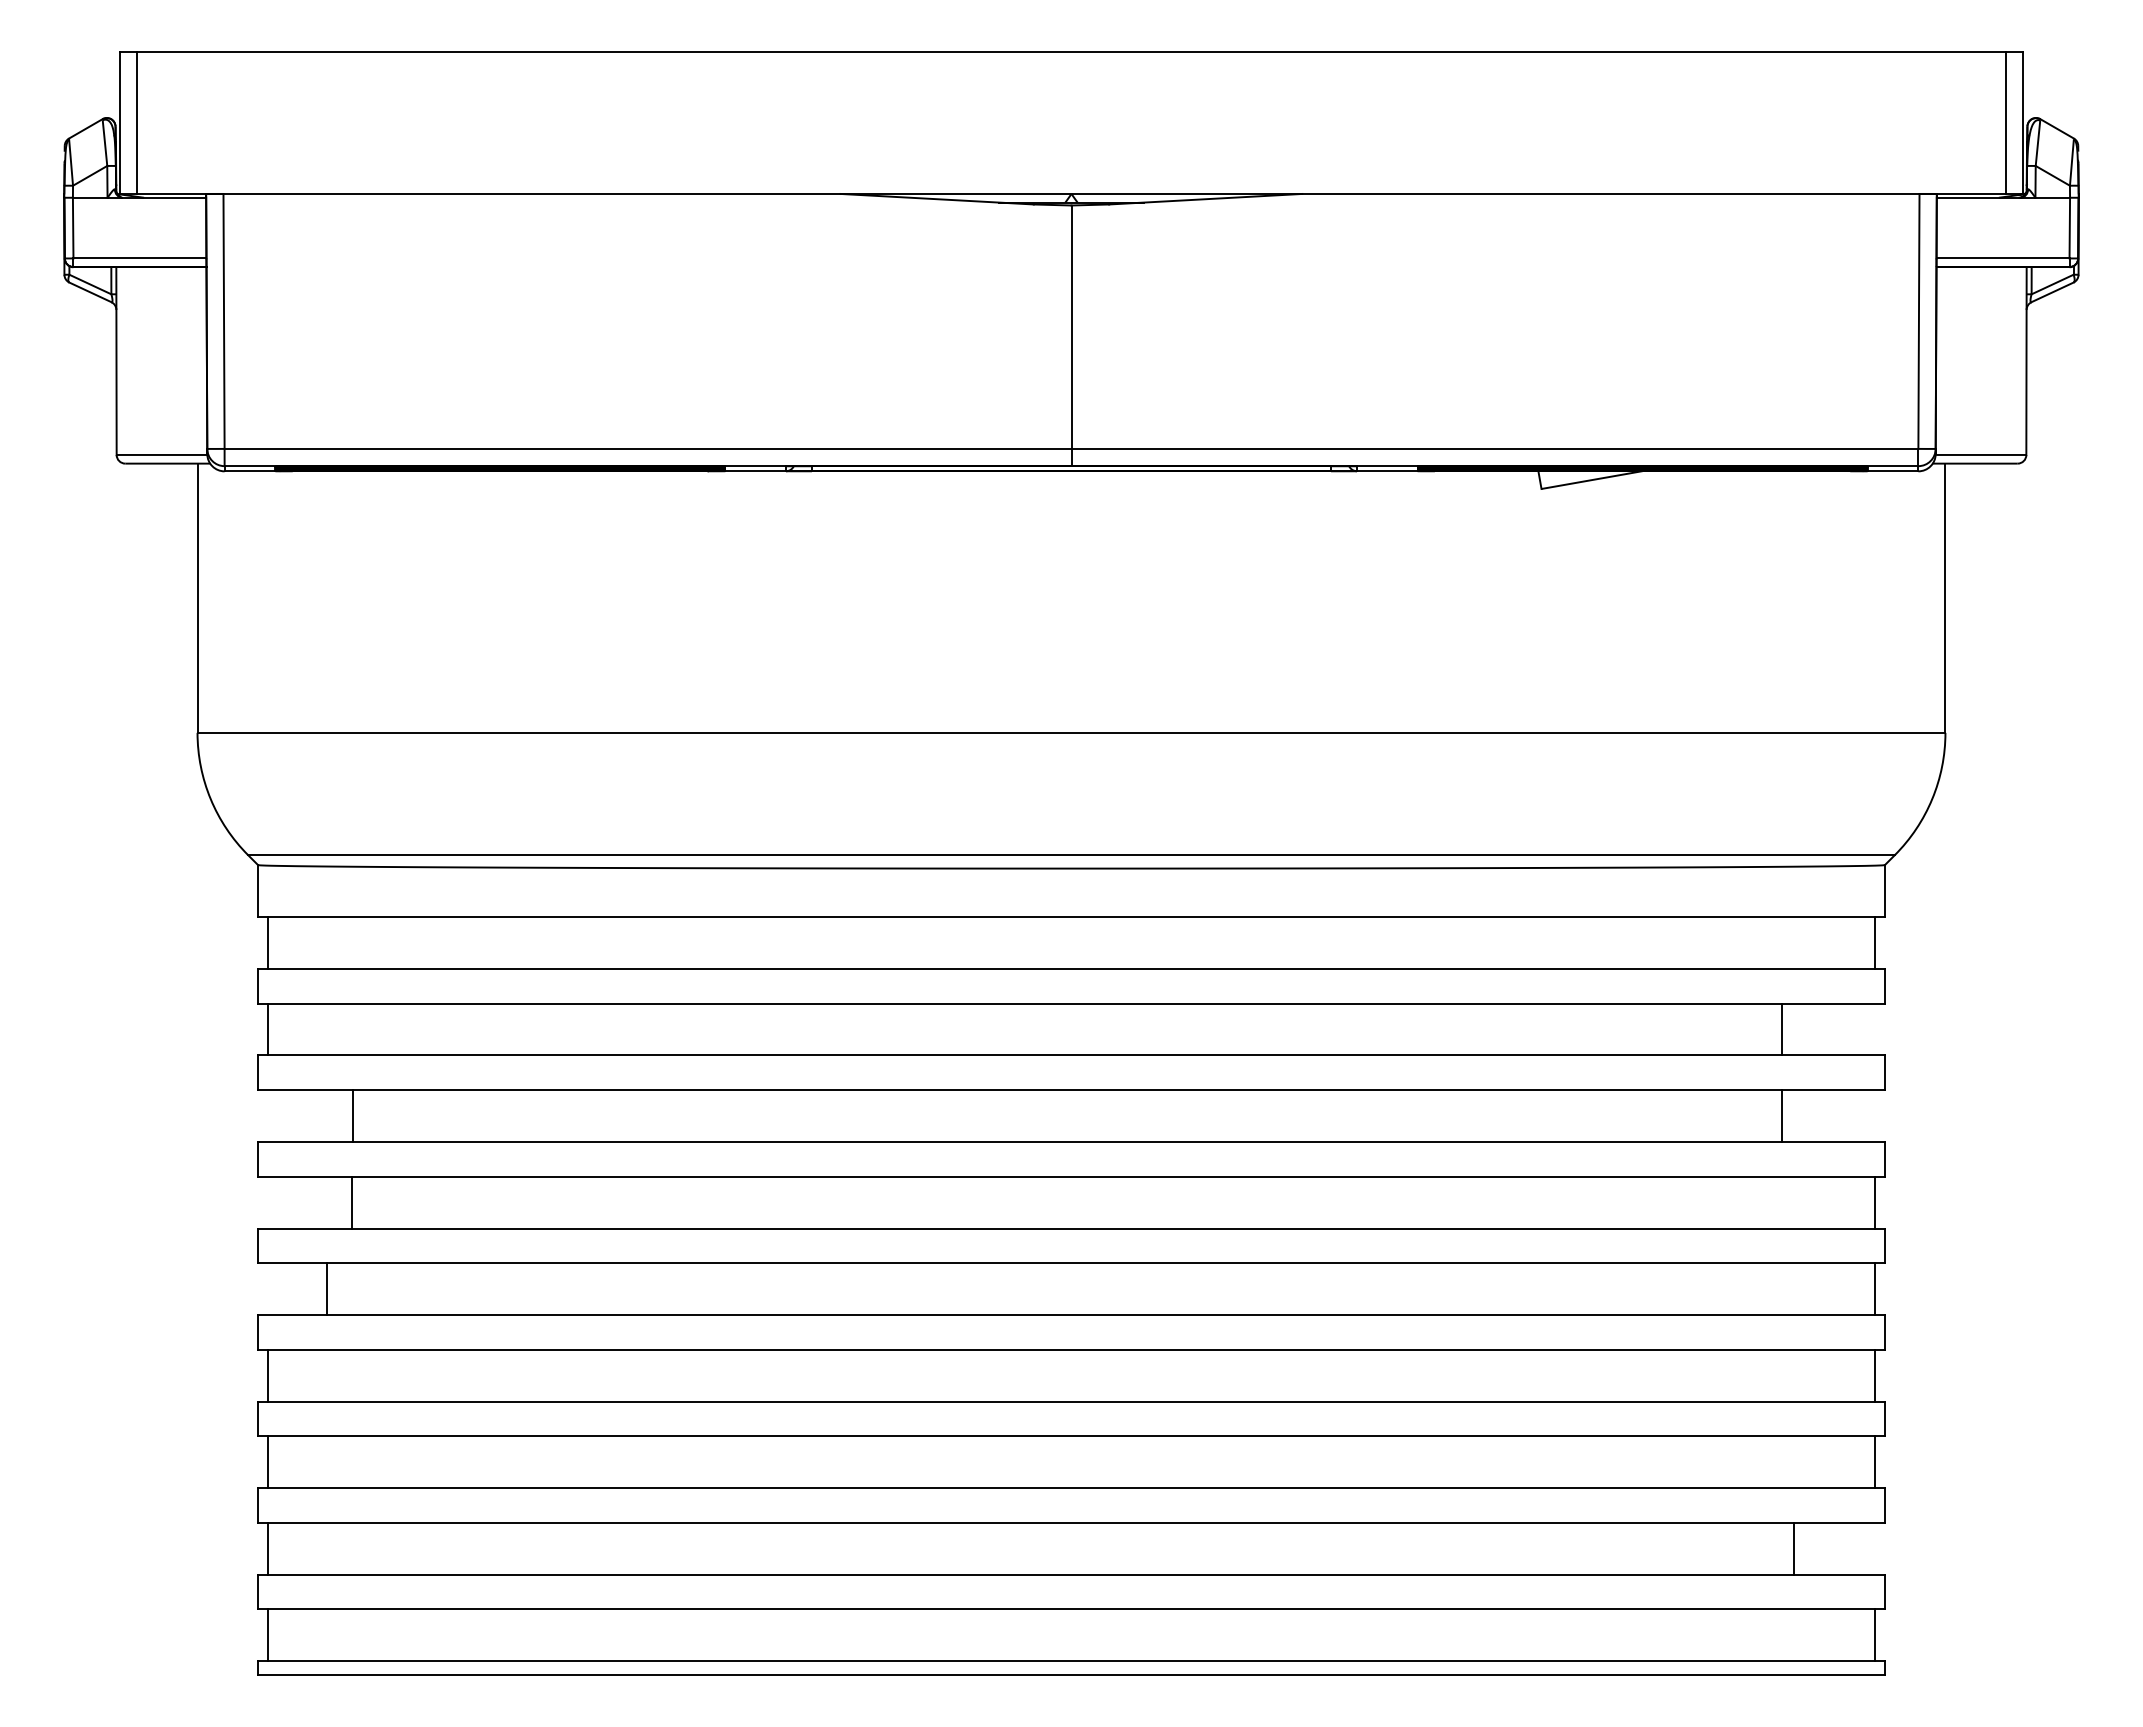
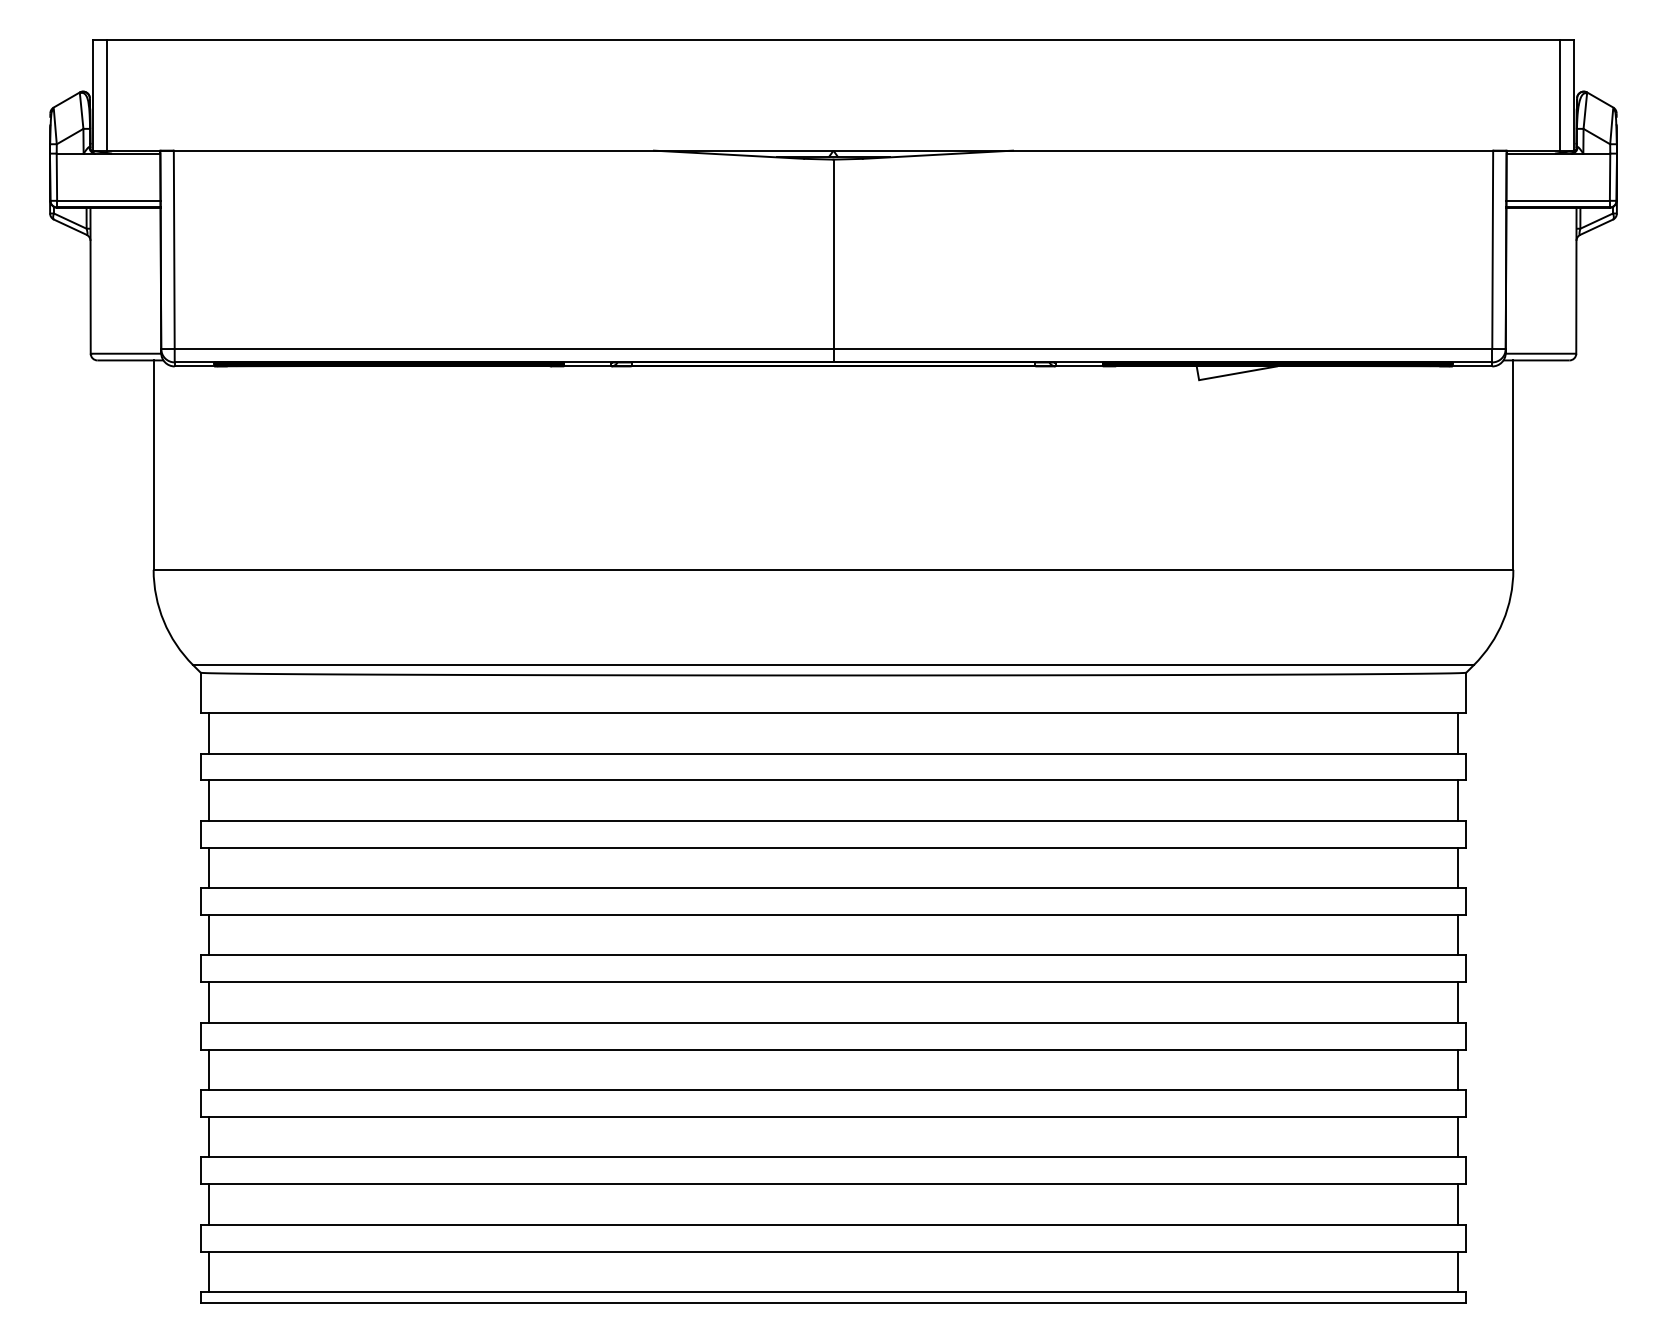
line: (1781, 1029) -> (1458, 800), moved
line: (353, 1116) -> (208, 868), moved
line: (1781, 1116) -> (1458, 868), moved
line: (352, 1202) -> (208, 935), moved
line: (327, 1289) -> (208, 1002), moved
line: (1793, 1548) -> (1458, 1204), moved

